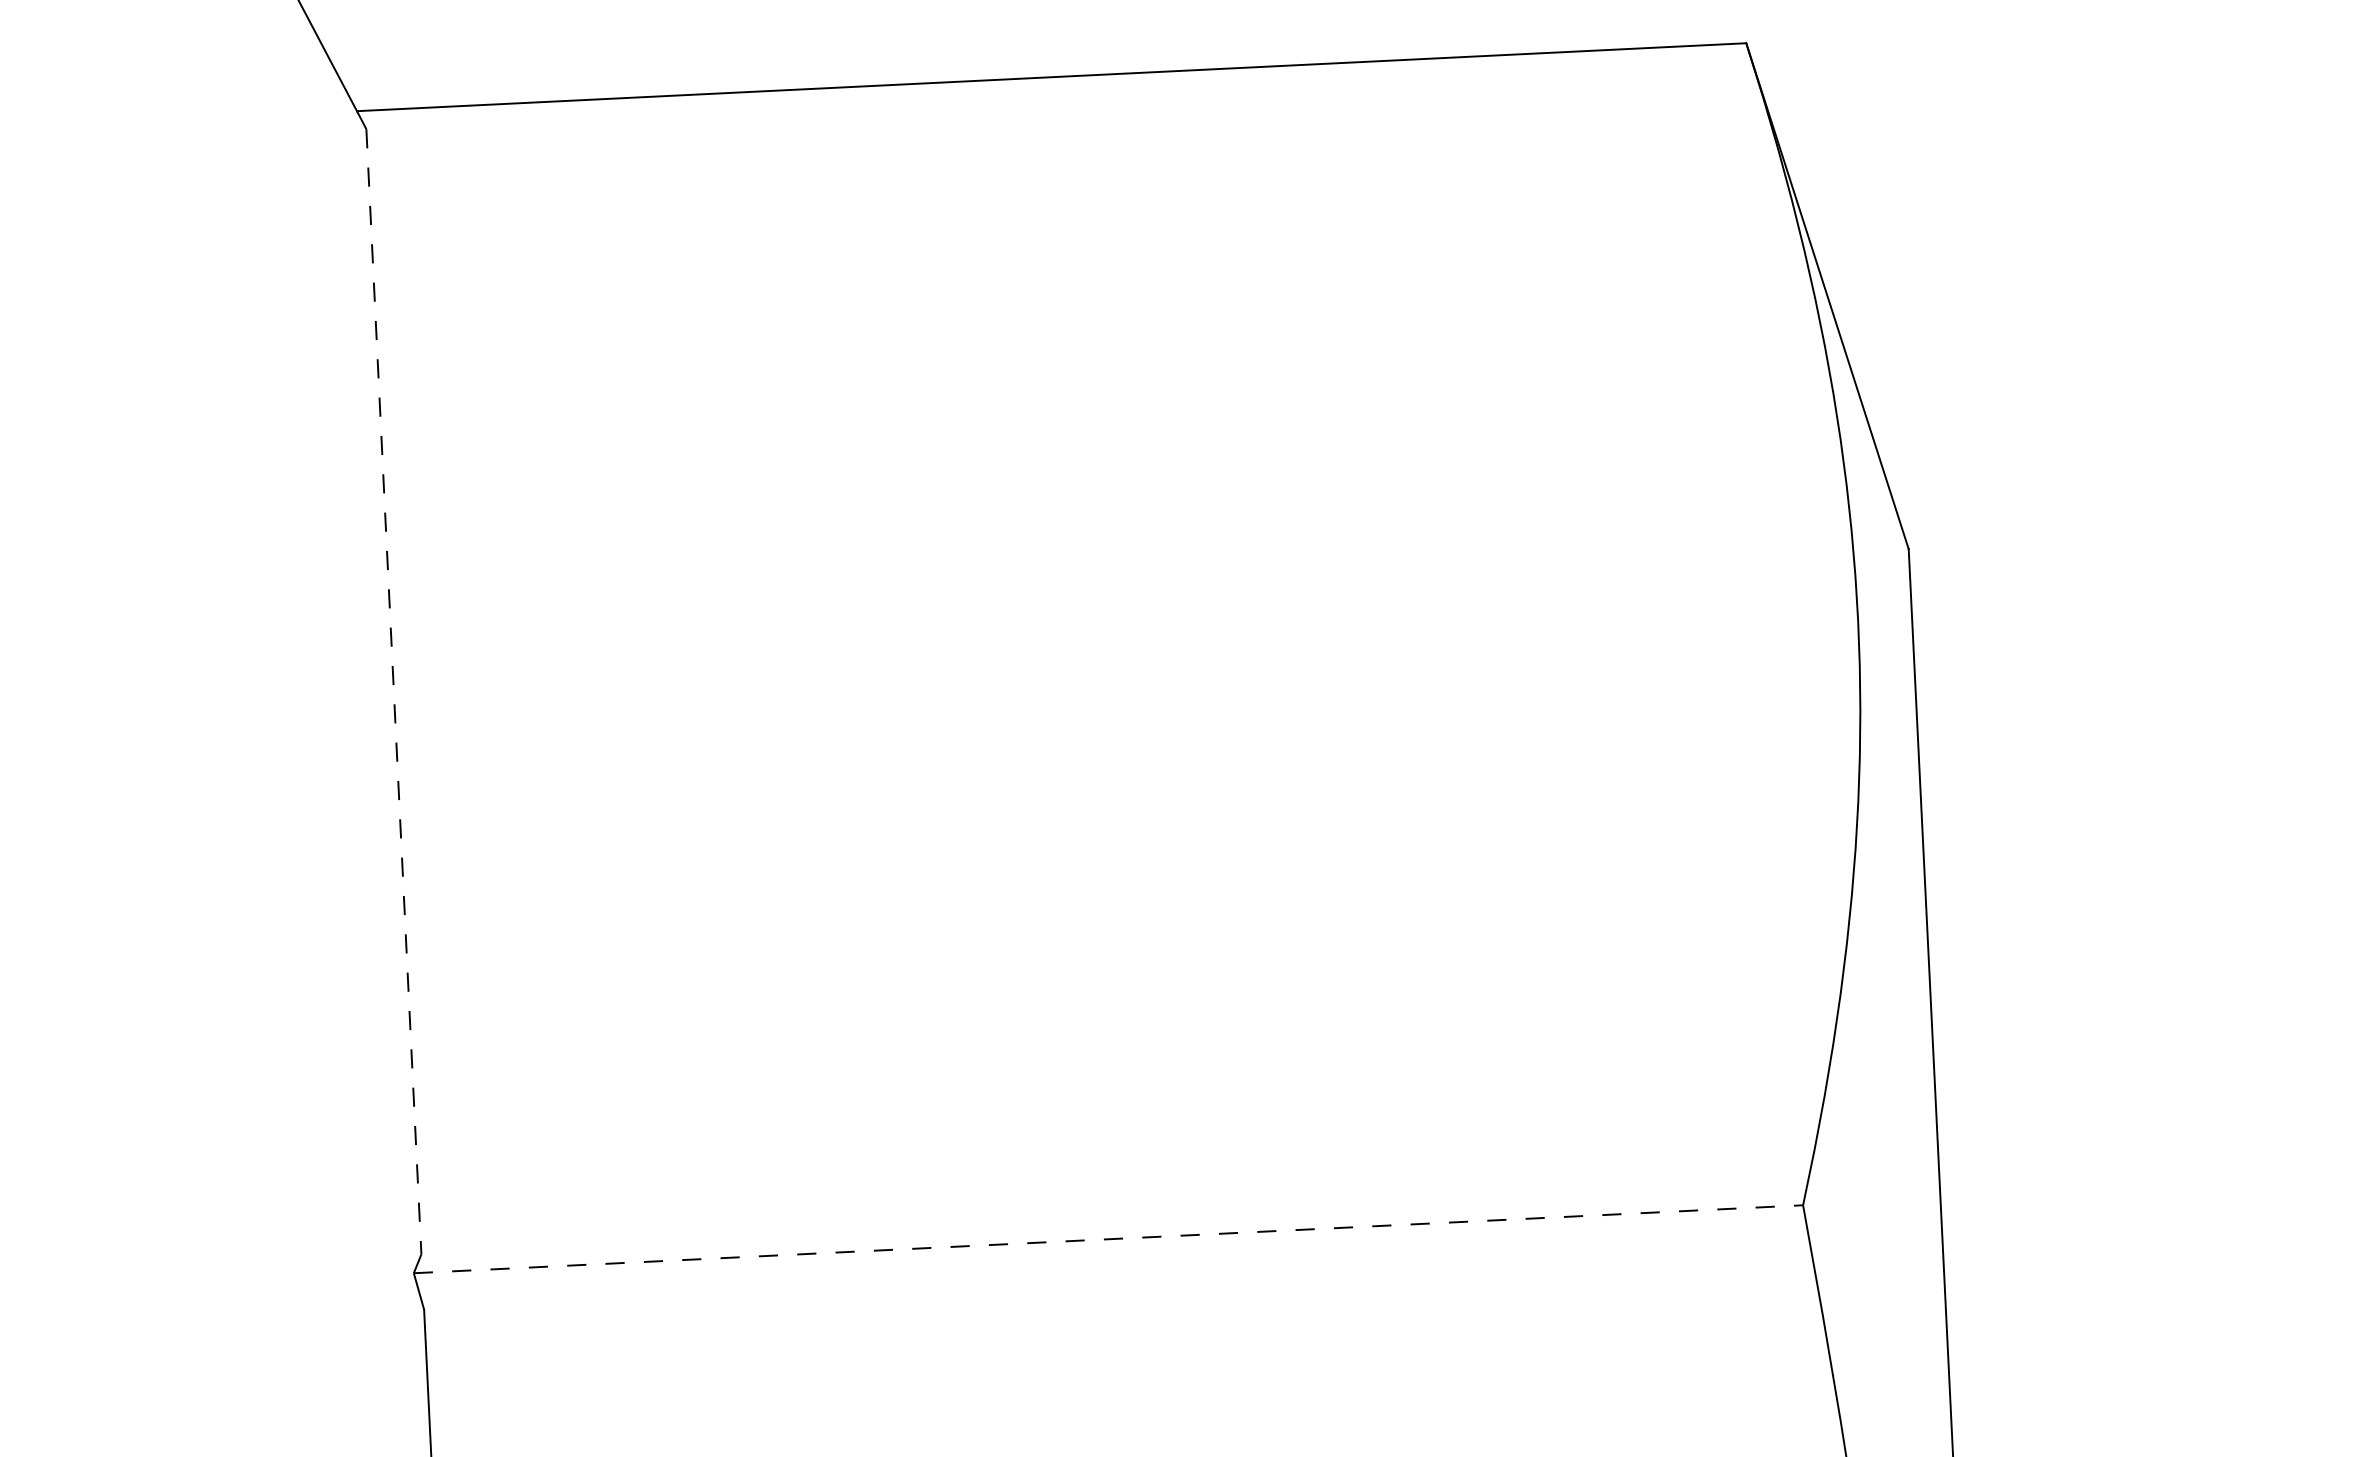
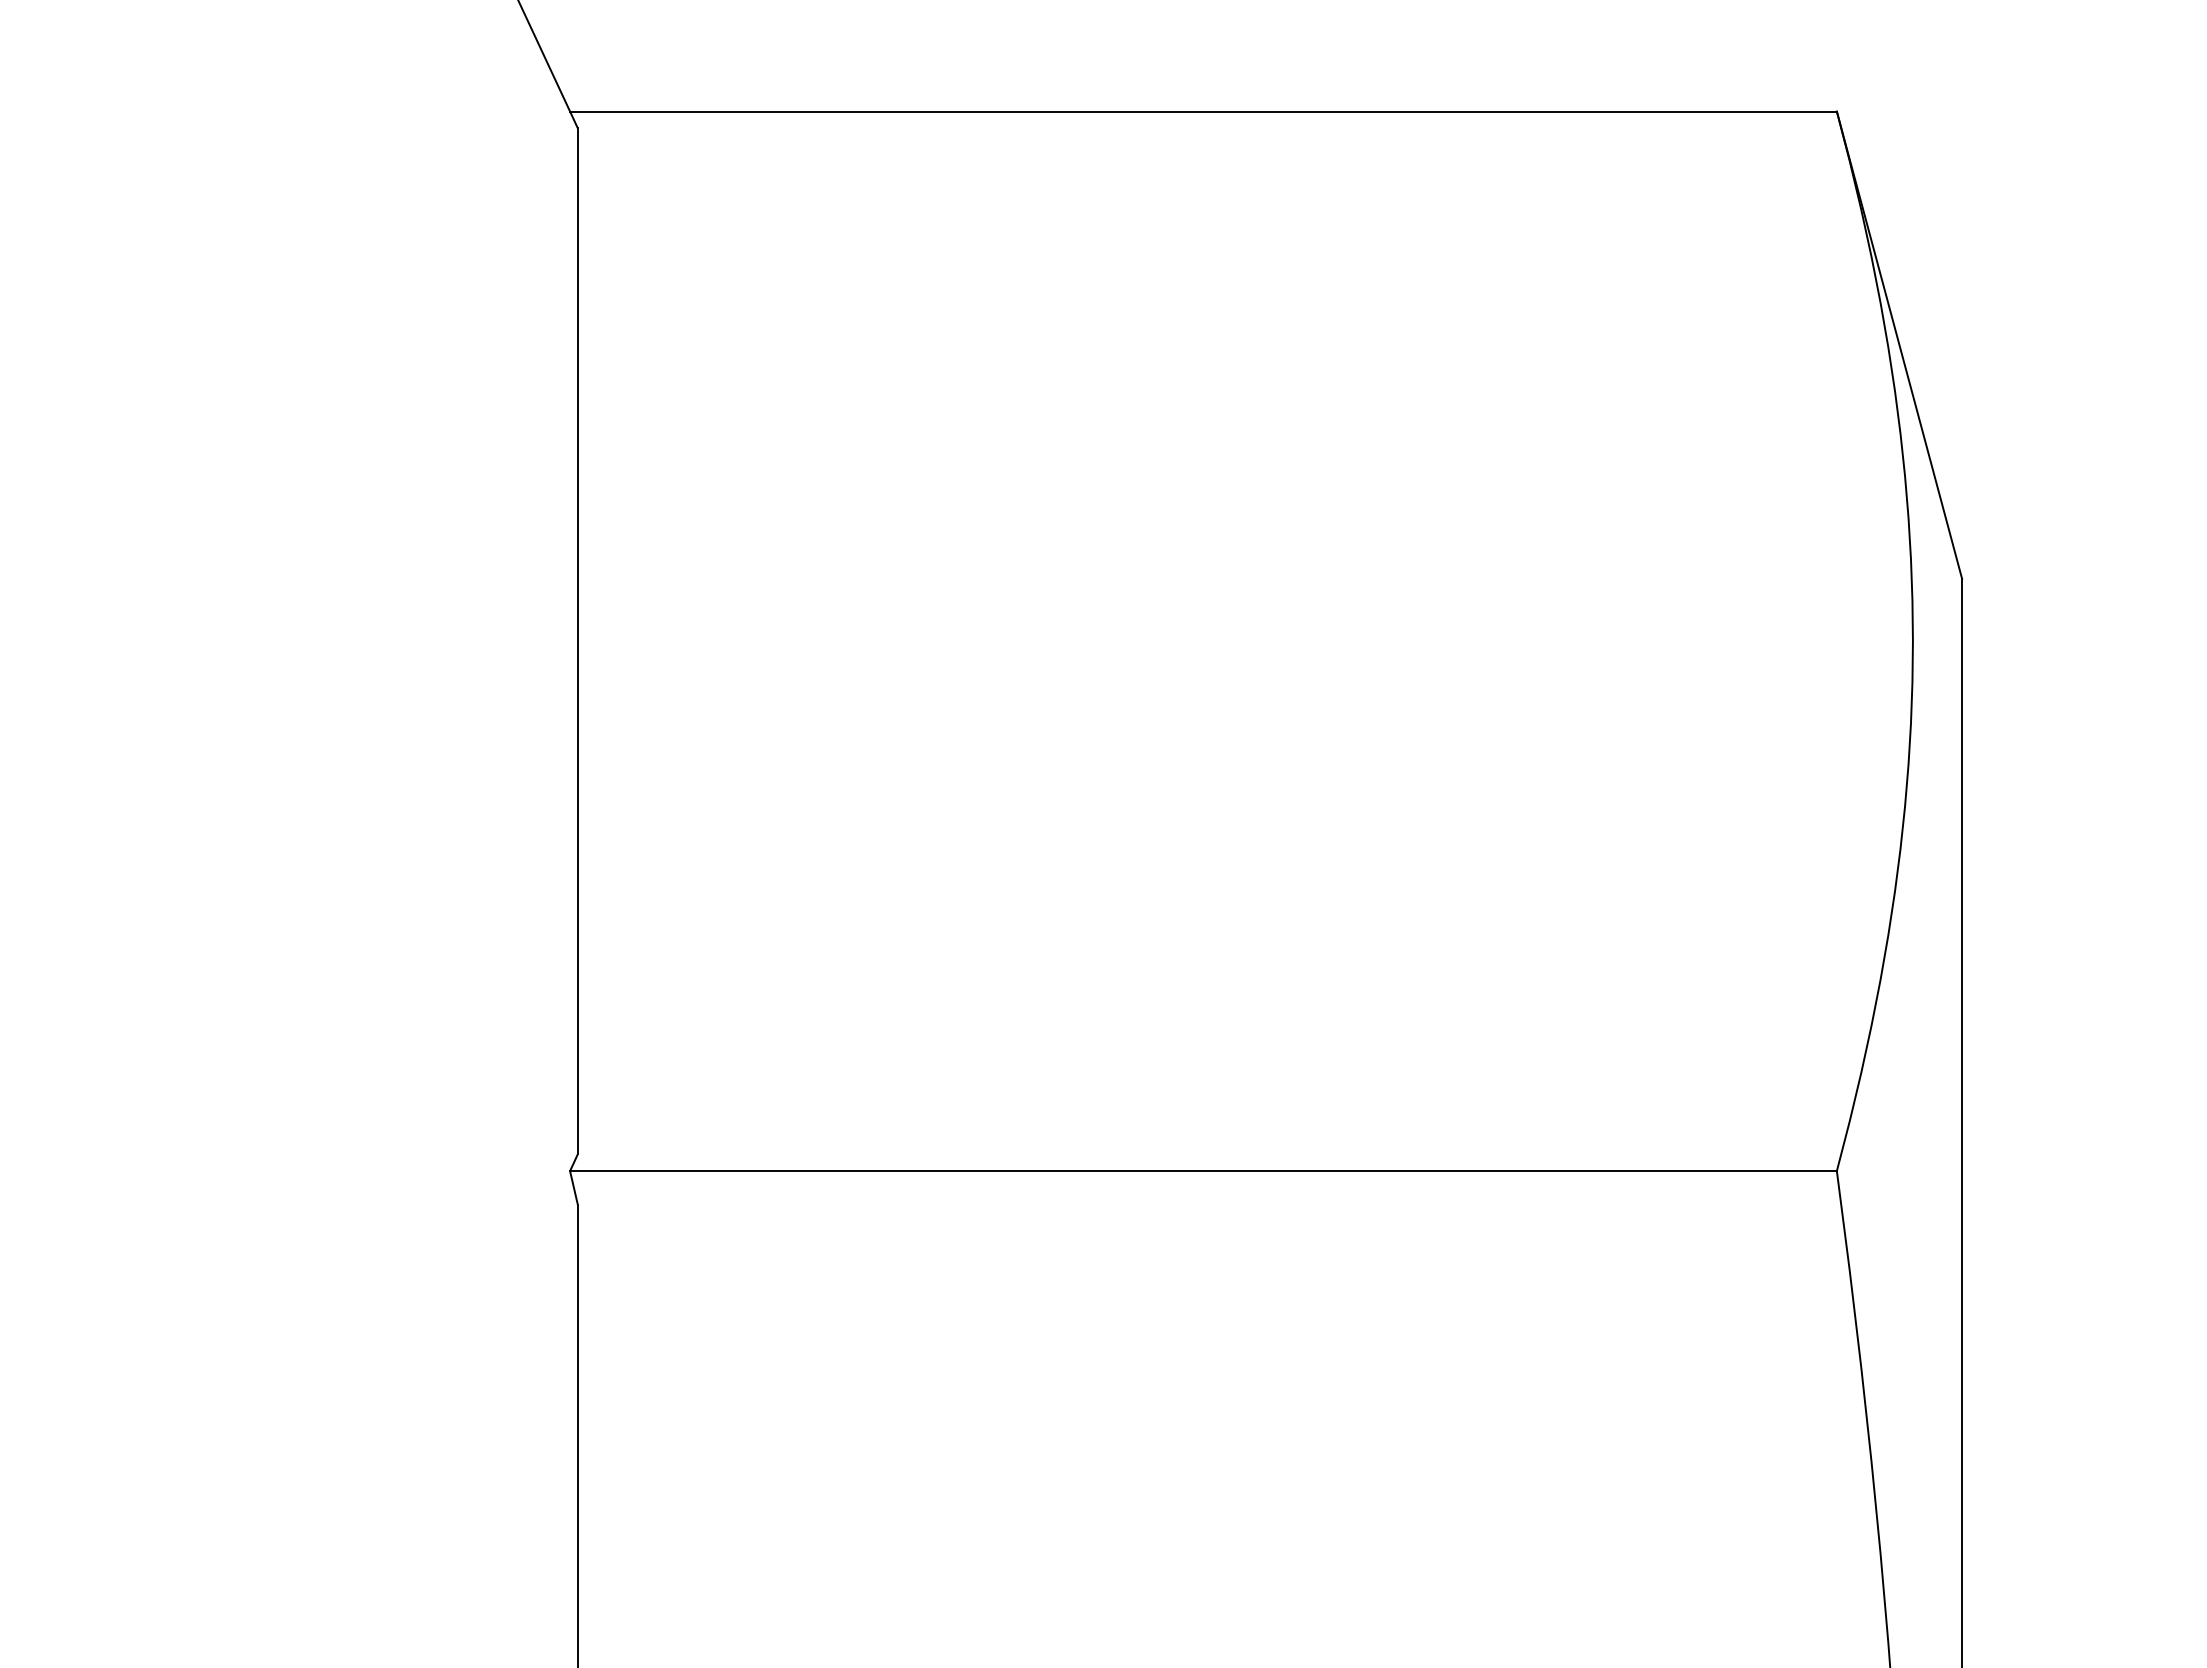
line: (393, 692) -> (577, 641), dashed -> solid
line: (1108, 1239) -> (1203, 1171), dashed -> solid

